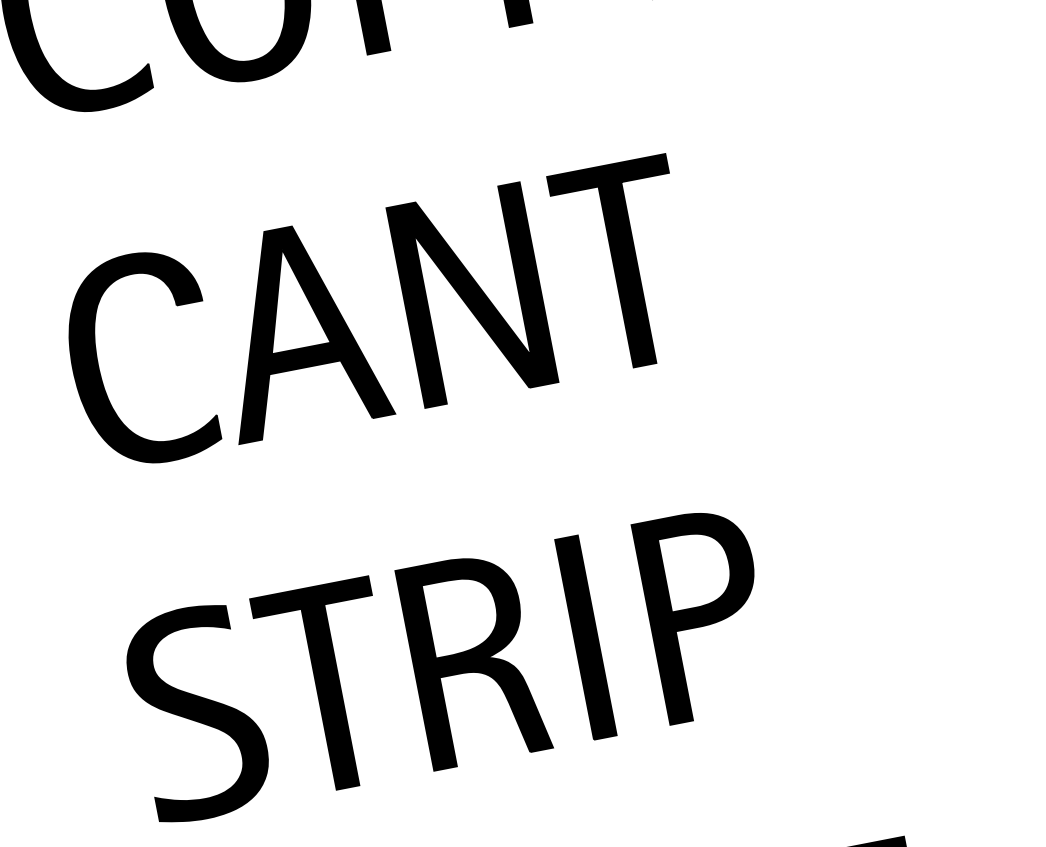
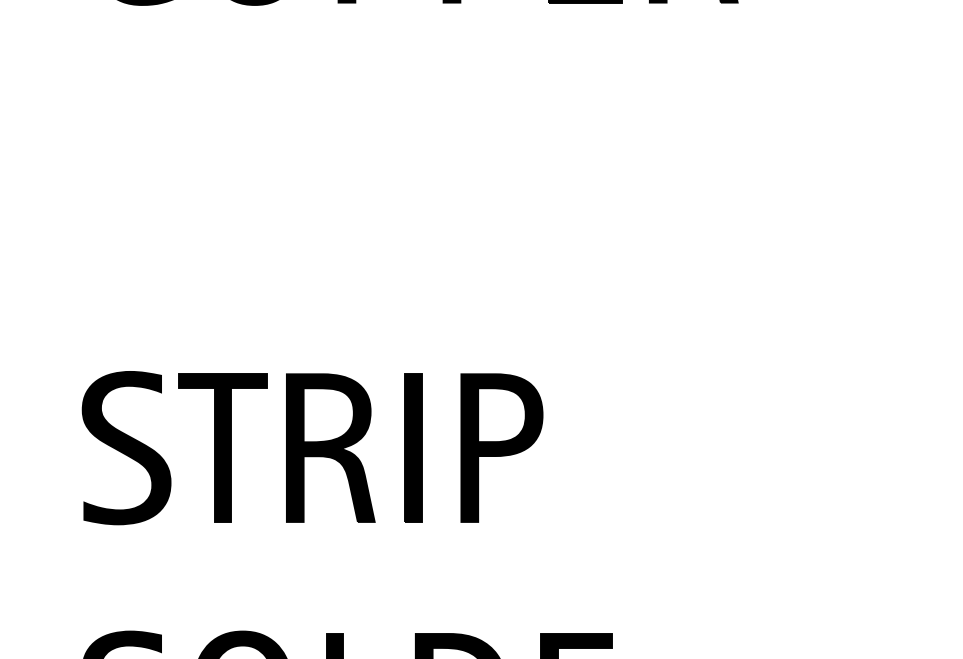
part: (404, 308) -> (329, 188), removed

